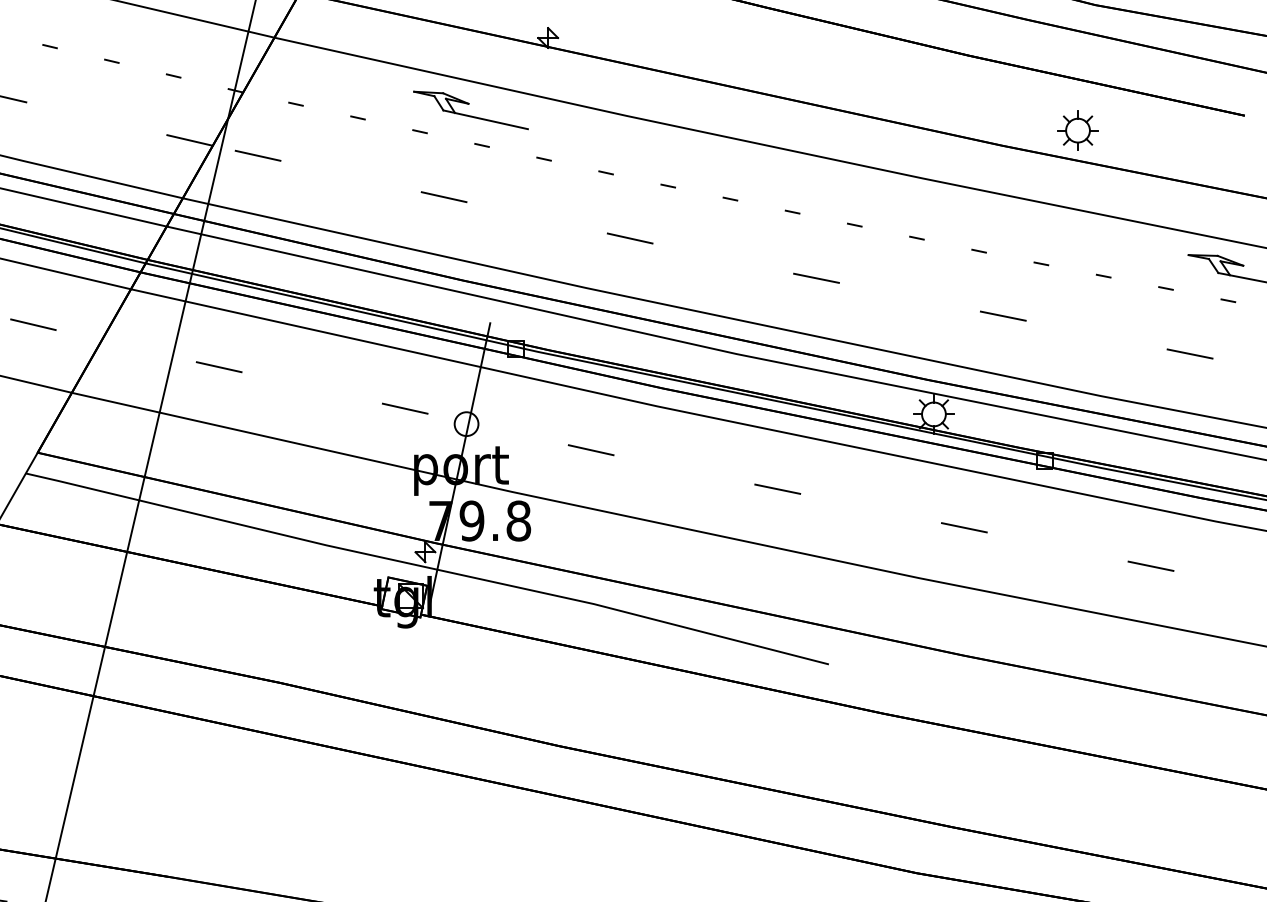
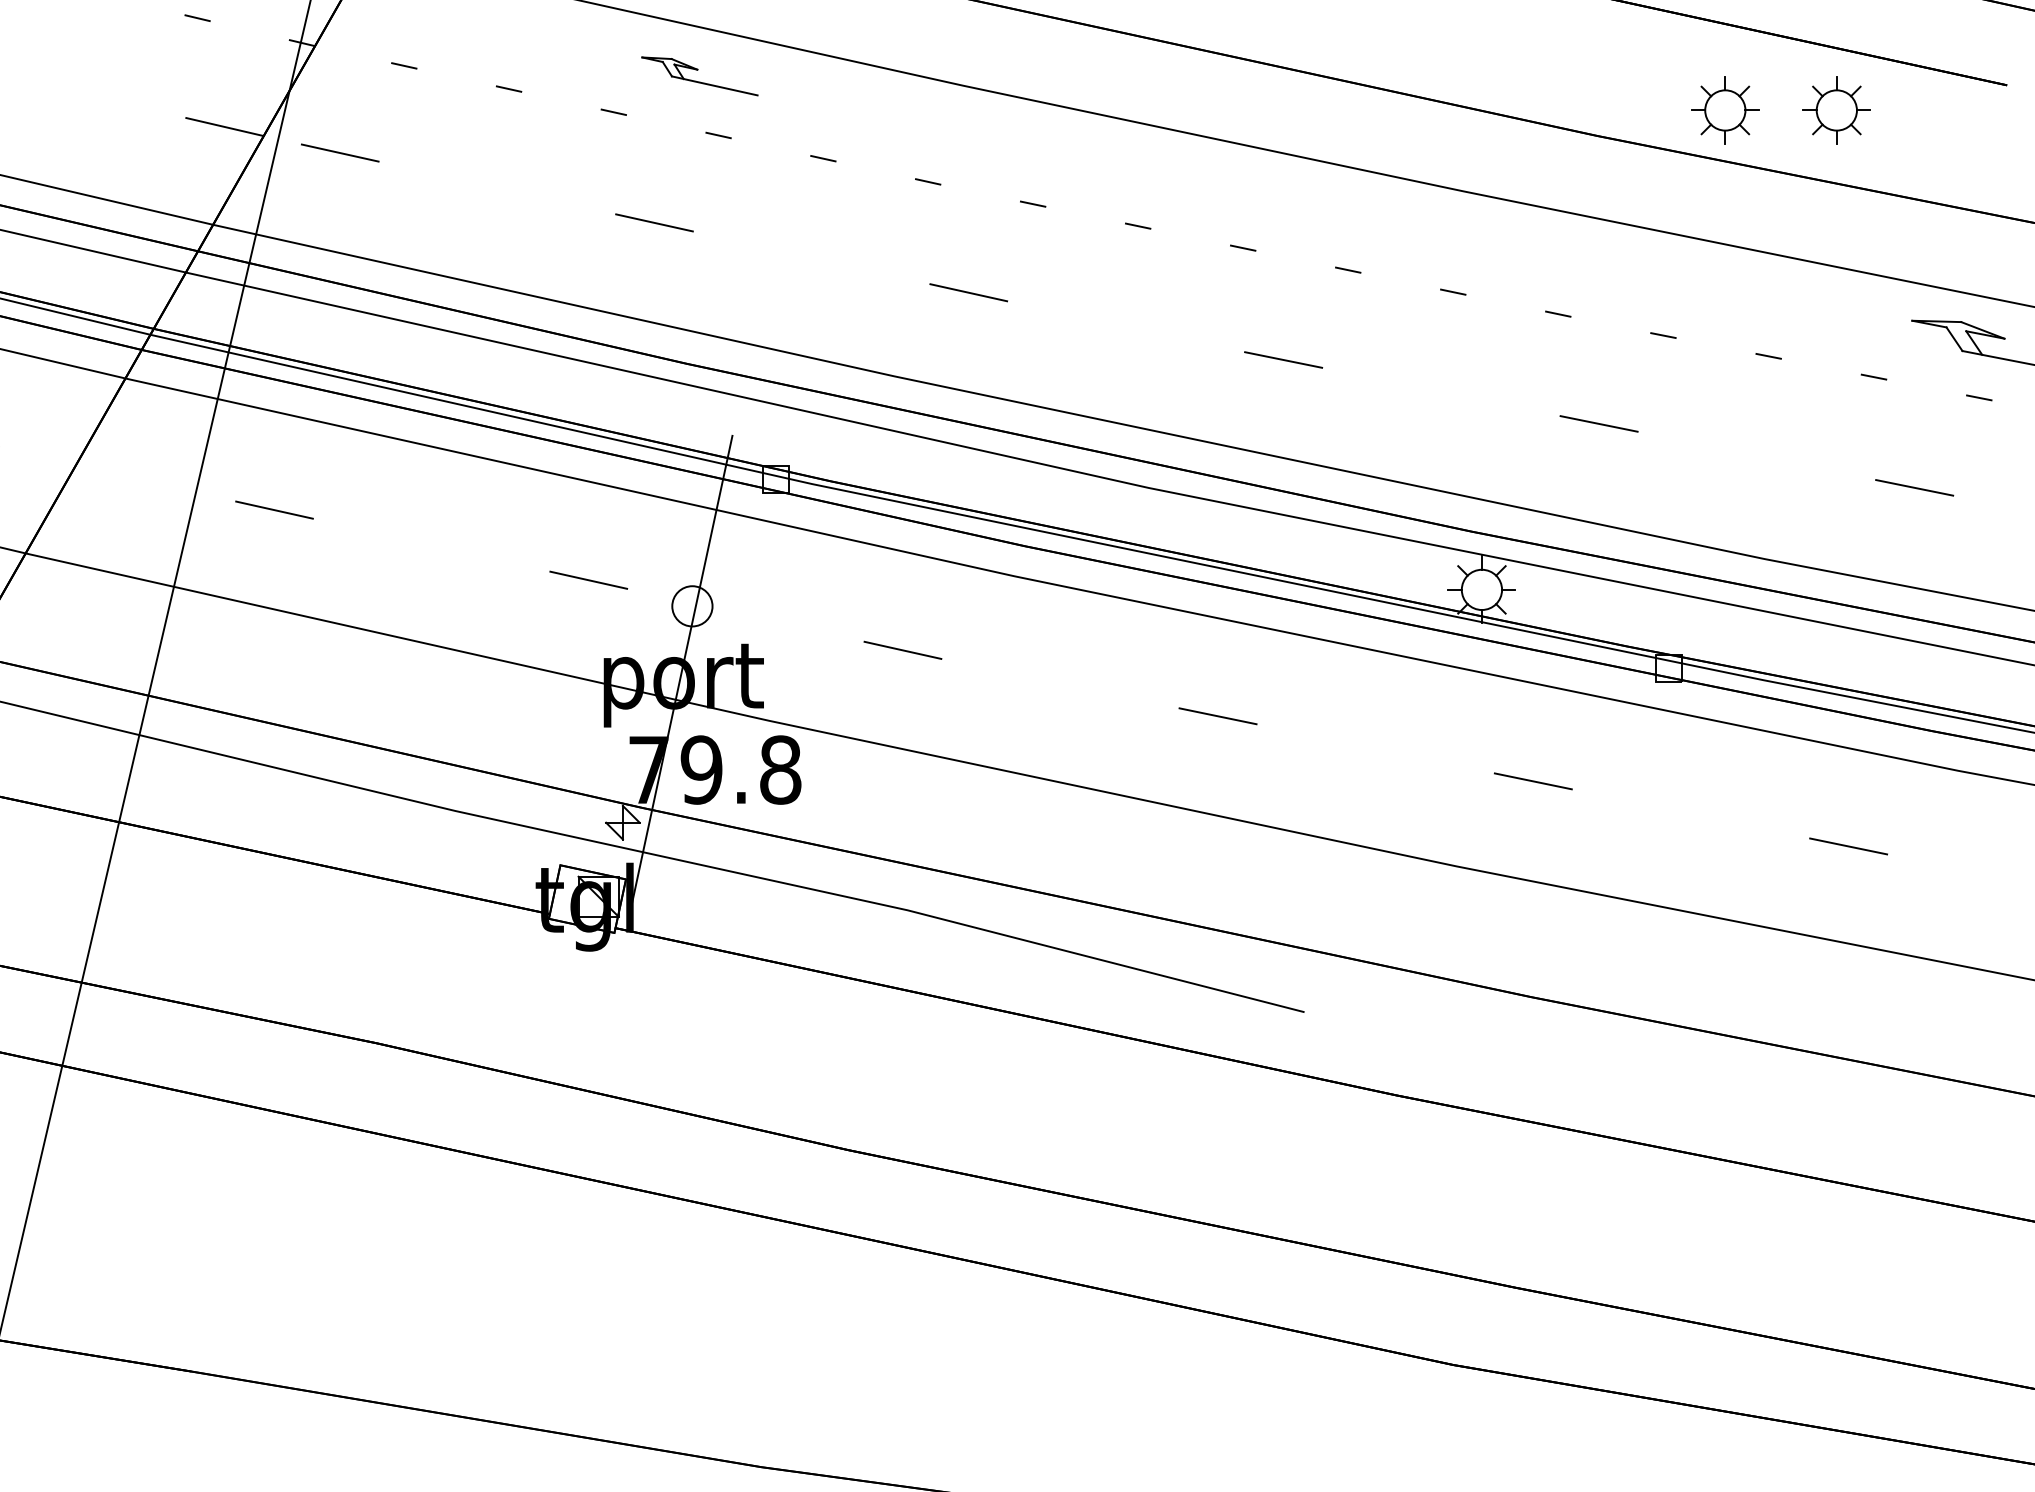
part: (470, 110) -> (699, 76), size x0.6
part: (1143, 130) -> (1835, 110), added

